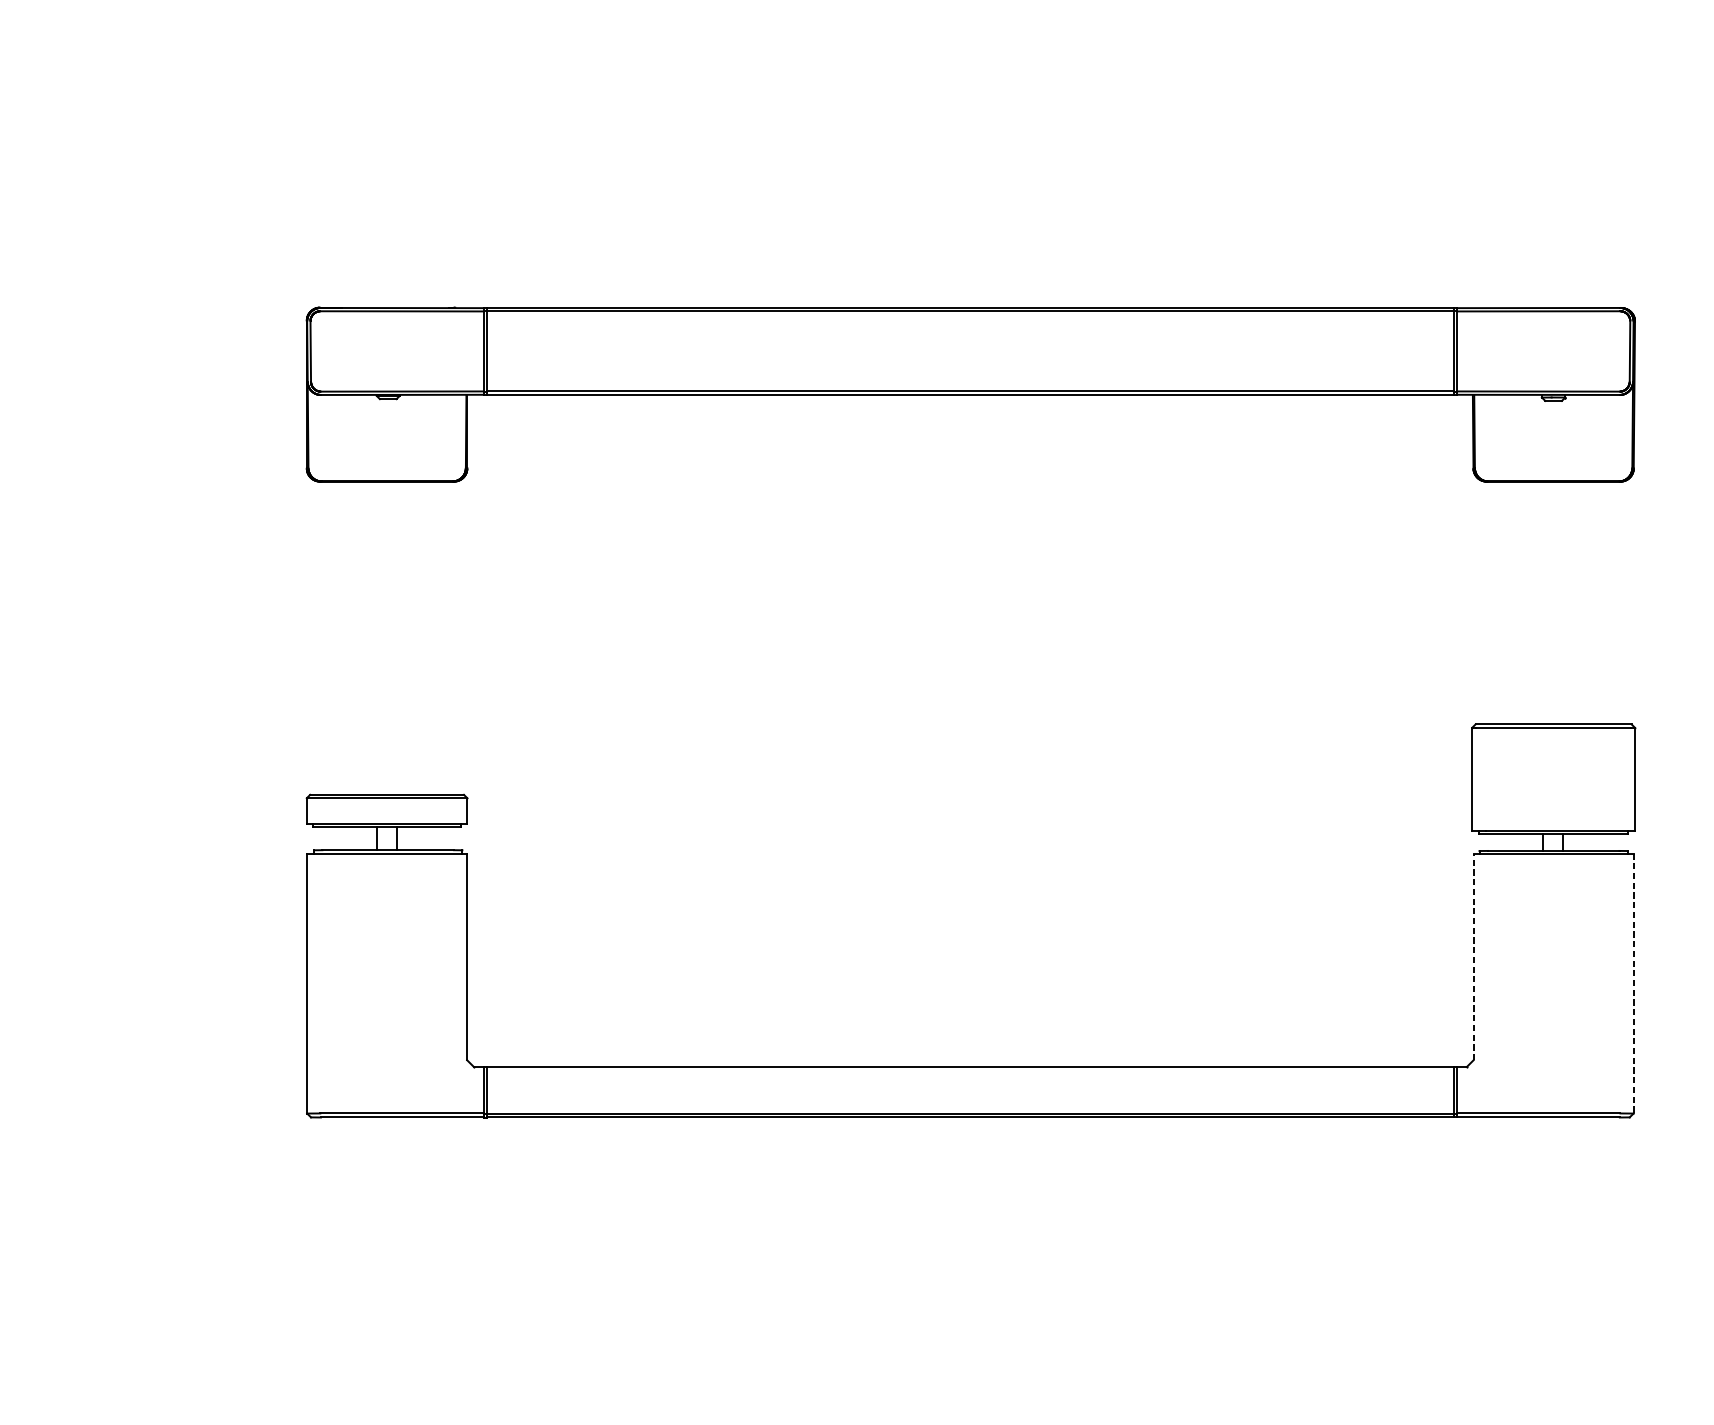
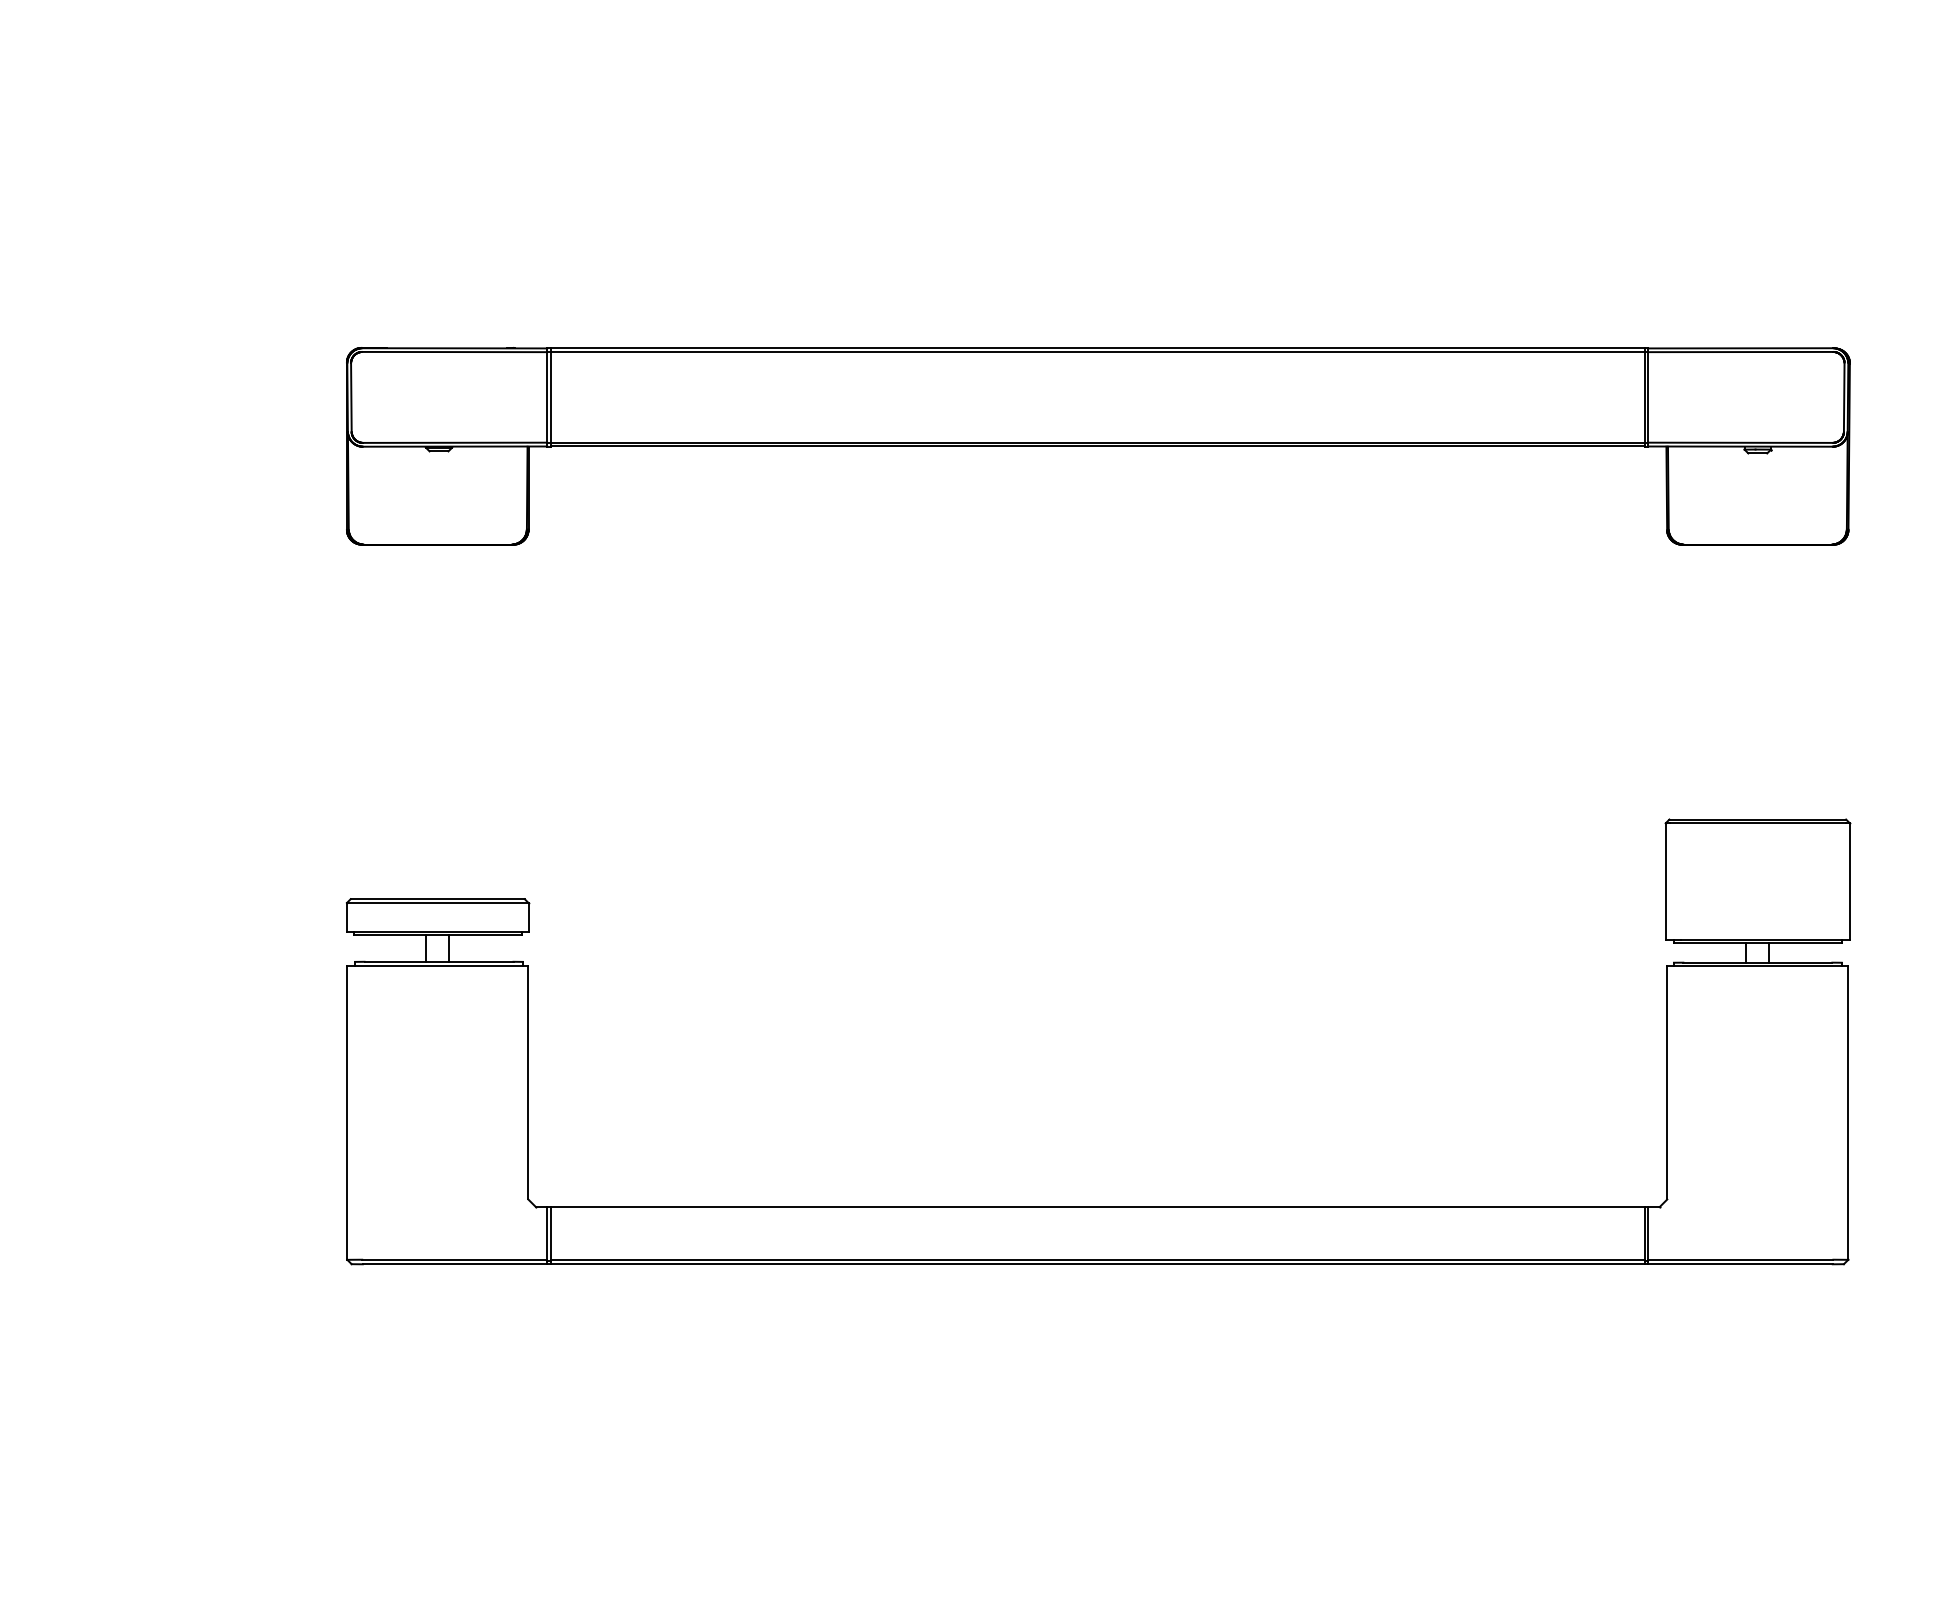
line: (1473, 956) -> (1667, 1082), dashed -> solid
line: (1633, 984) -> (1848, 1113), dashed -> solid

